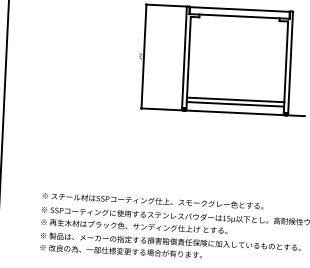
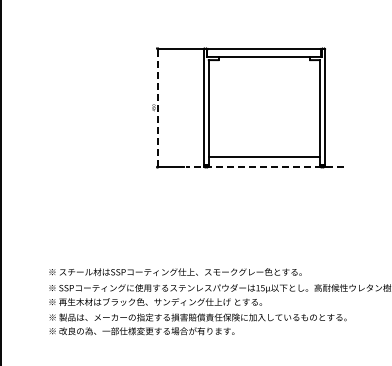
line: (143, 56) -> (157, 107), solid -> dashed
line: (235, 100) -> (264, 152), removed
line: (235, 113) -> (264, 167), solid -> dashed

